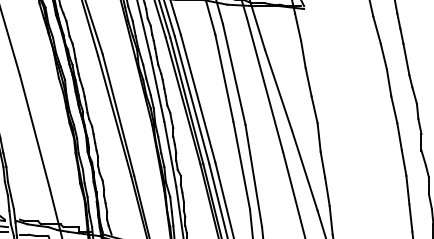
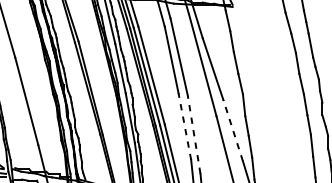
line: (241, 165) -> (184, 126), solid -> dashed
line: (304, 170) -> (232, 130), solid -> dashed
line: (253, 176) -> (193, 135), solid -> dashed

